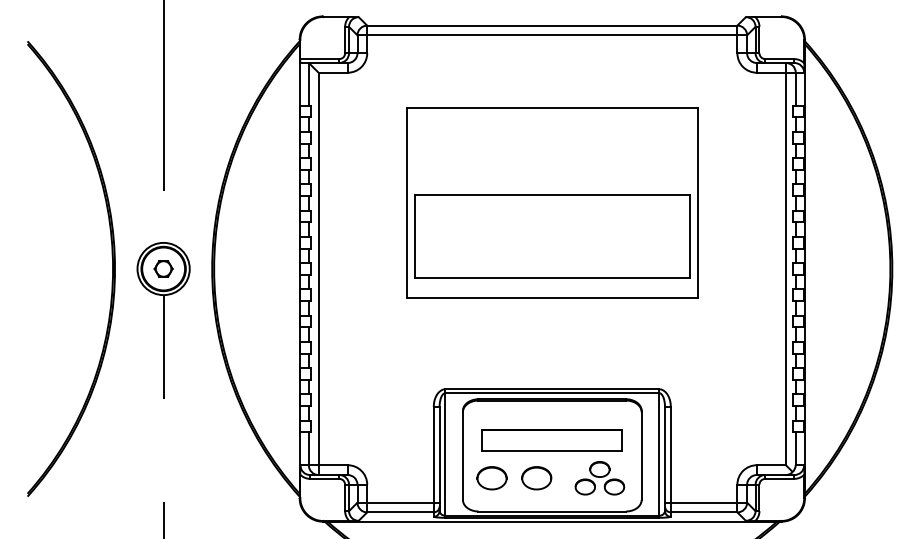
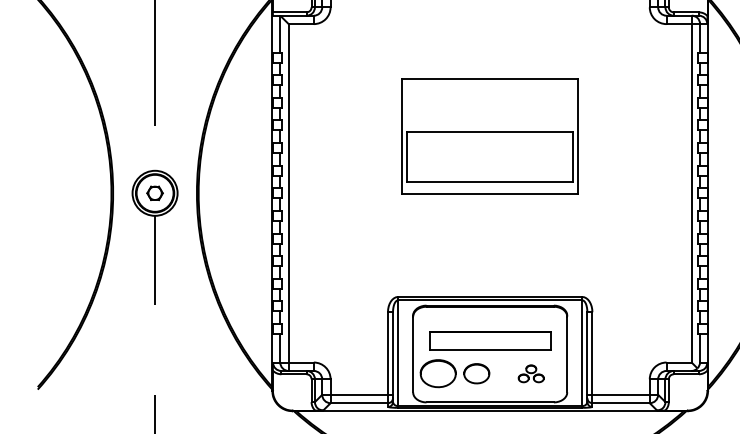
part: (552, 202) -> (490, 135), size x0.7
part: (491, 478) -> (437, 373), size x1.4
part: (599, 478) -> (530, 373), size x0.6

